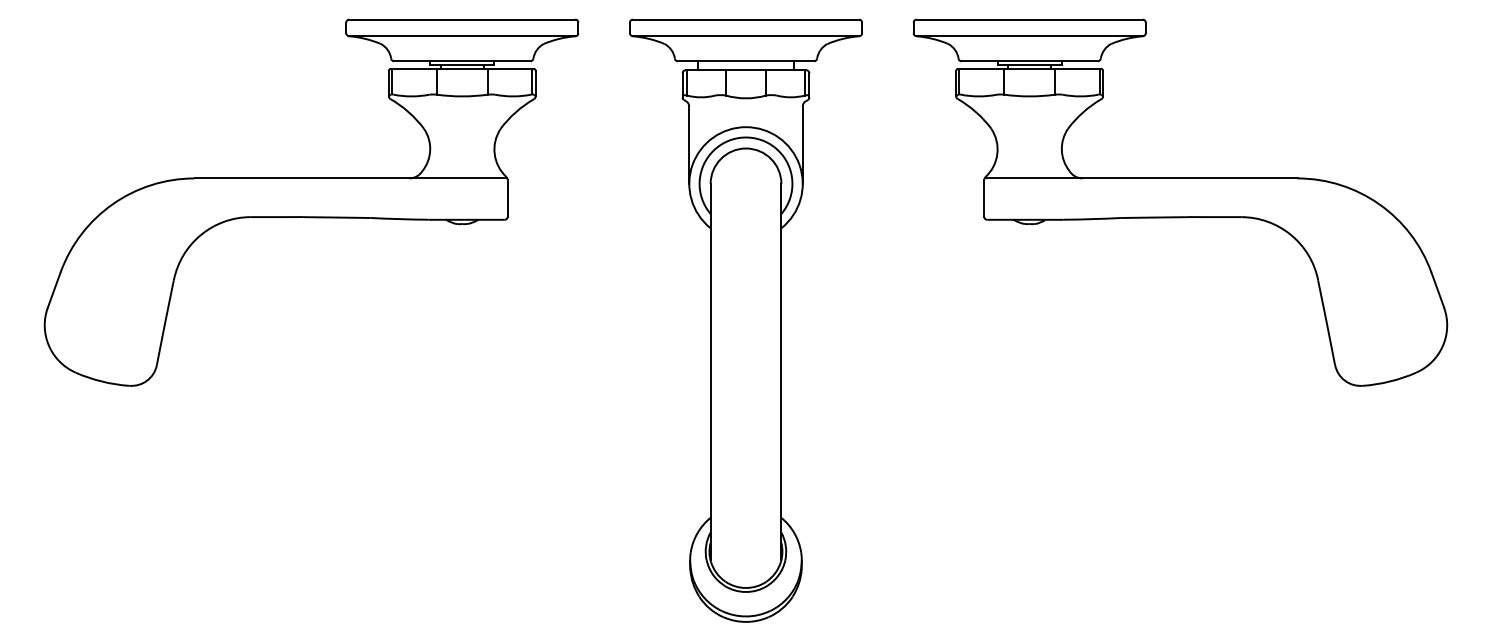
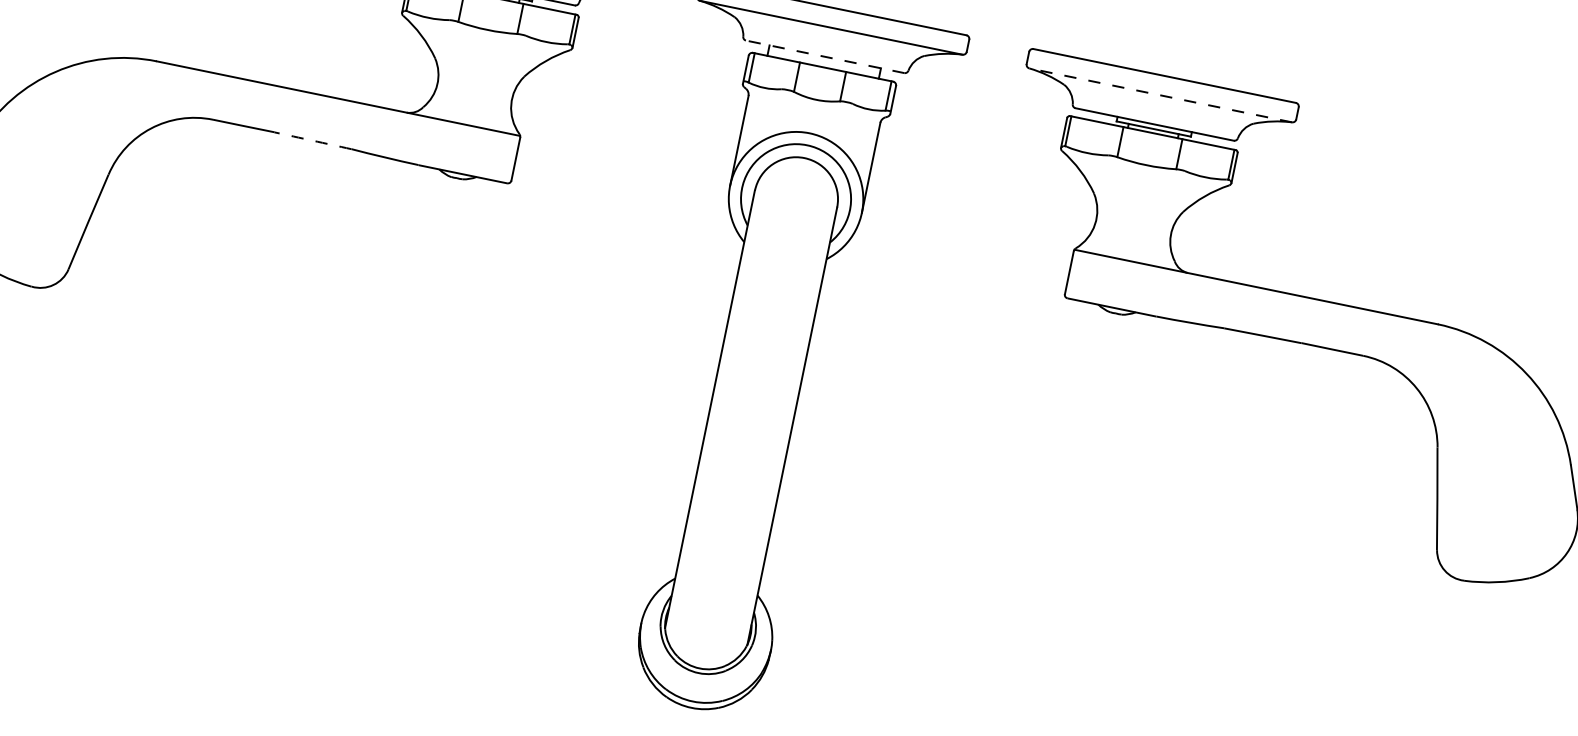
line: (1029, 36) -> (1160, 95), solid -> dashed
line: (745, 61) -> (824, 56), solid -> dashed
arc: (337, 217) -> (313, 140), solid -> dashed

